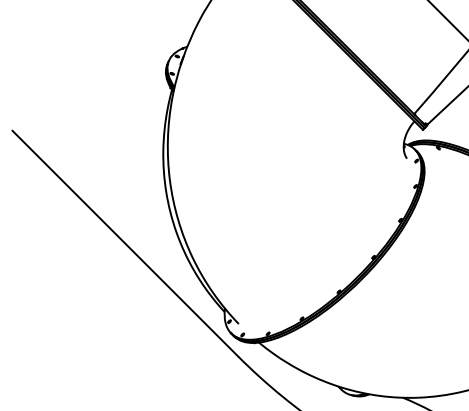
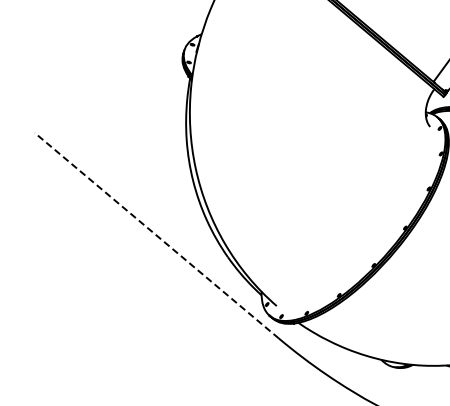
line: (125, 243) -> (156, 235), solid -> dashed

